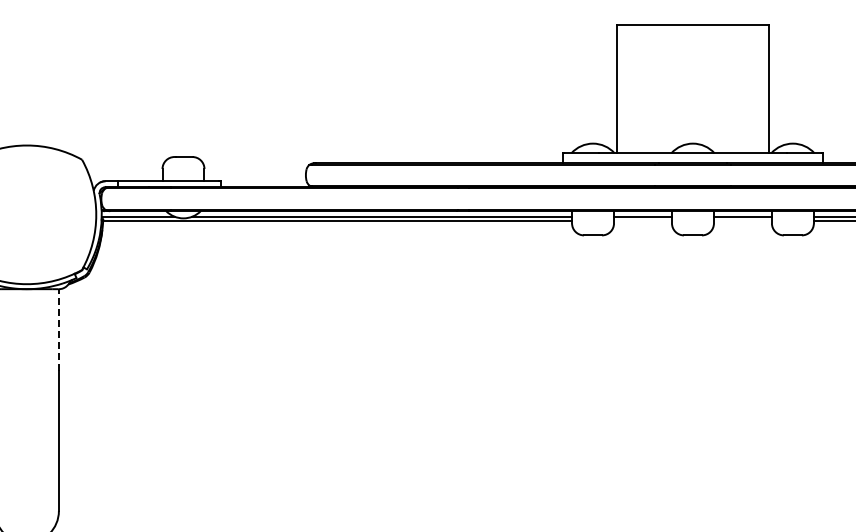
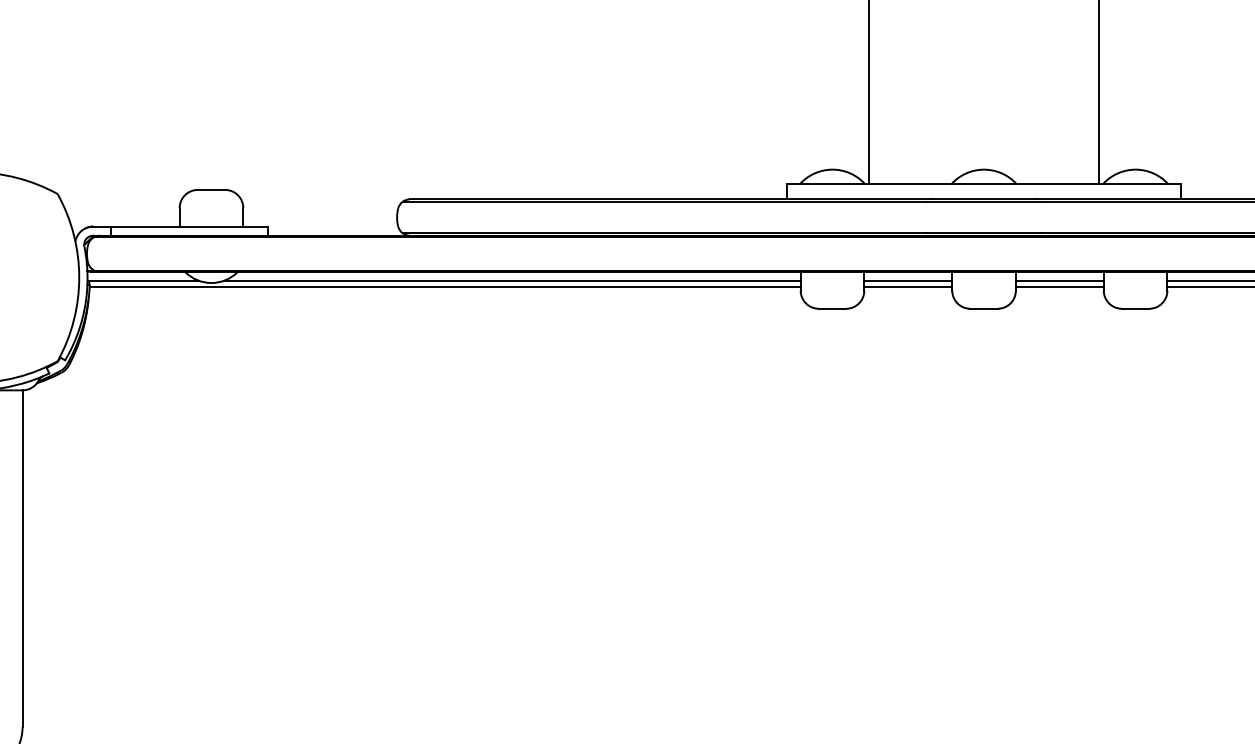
line: (642, 220) -> (907, 286), added
line: (742, 220) -> (1059, 286), added
line: (58, 330) -> (21, 453), dashed -> solid

